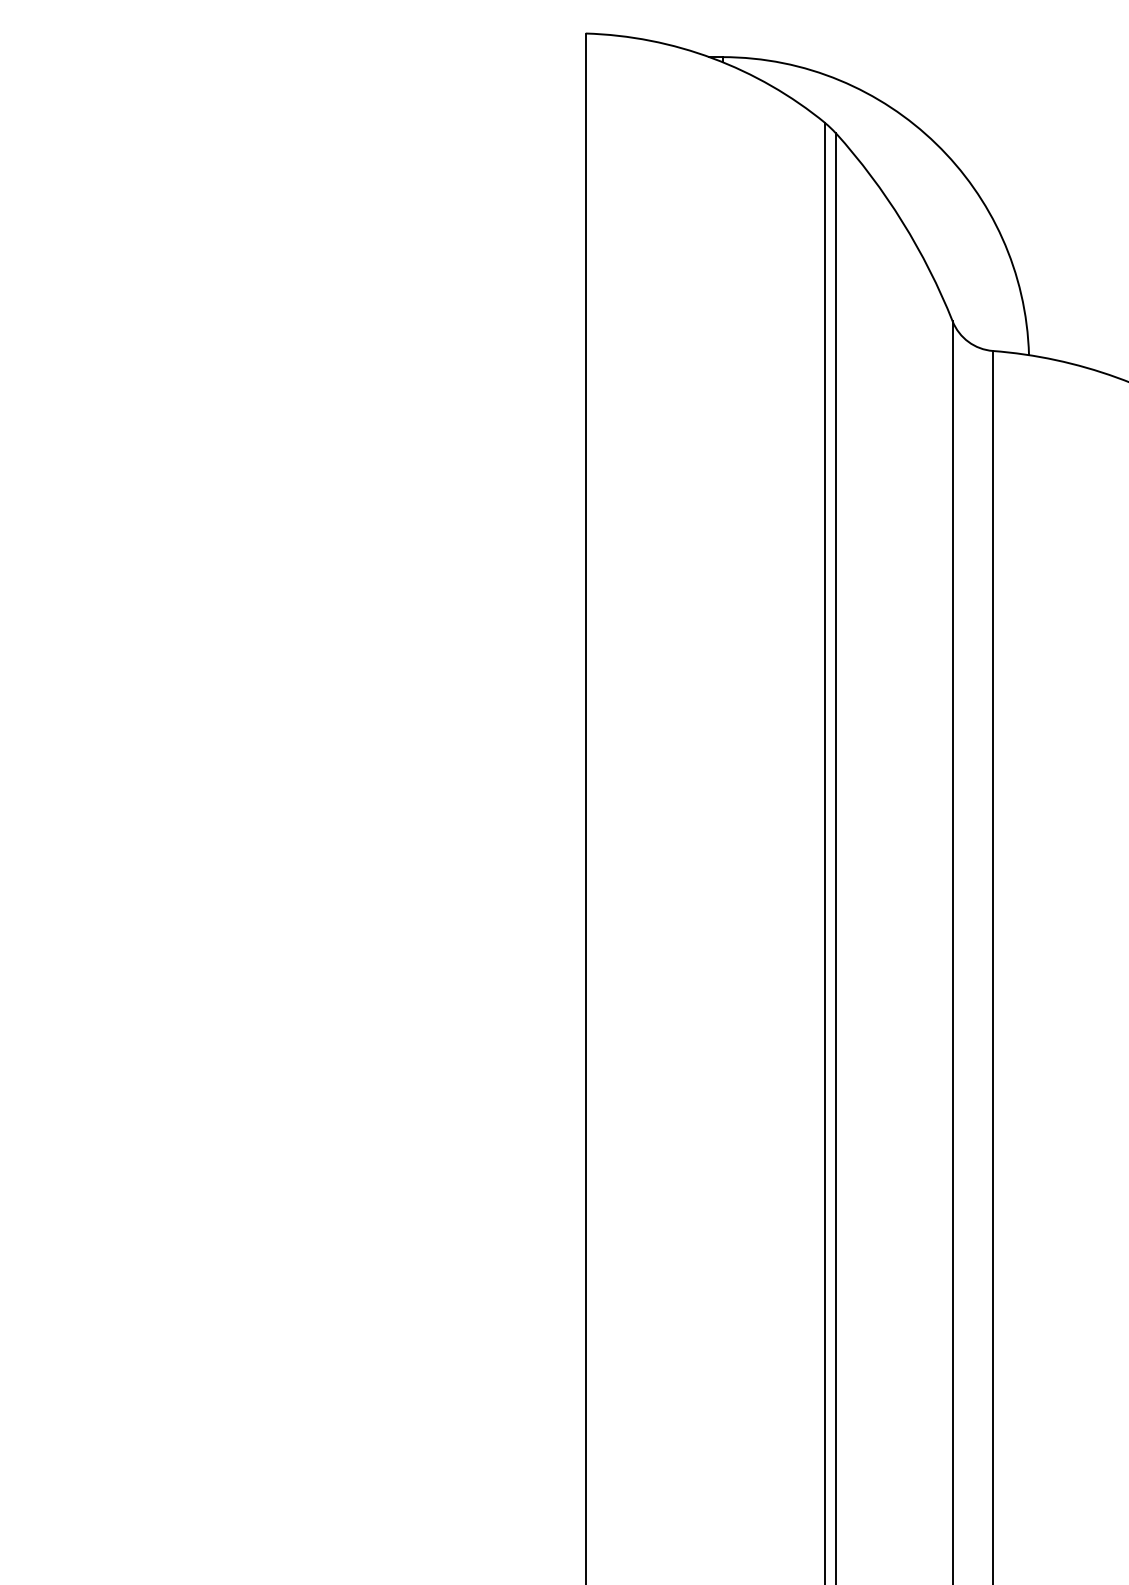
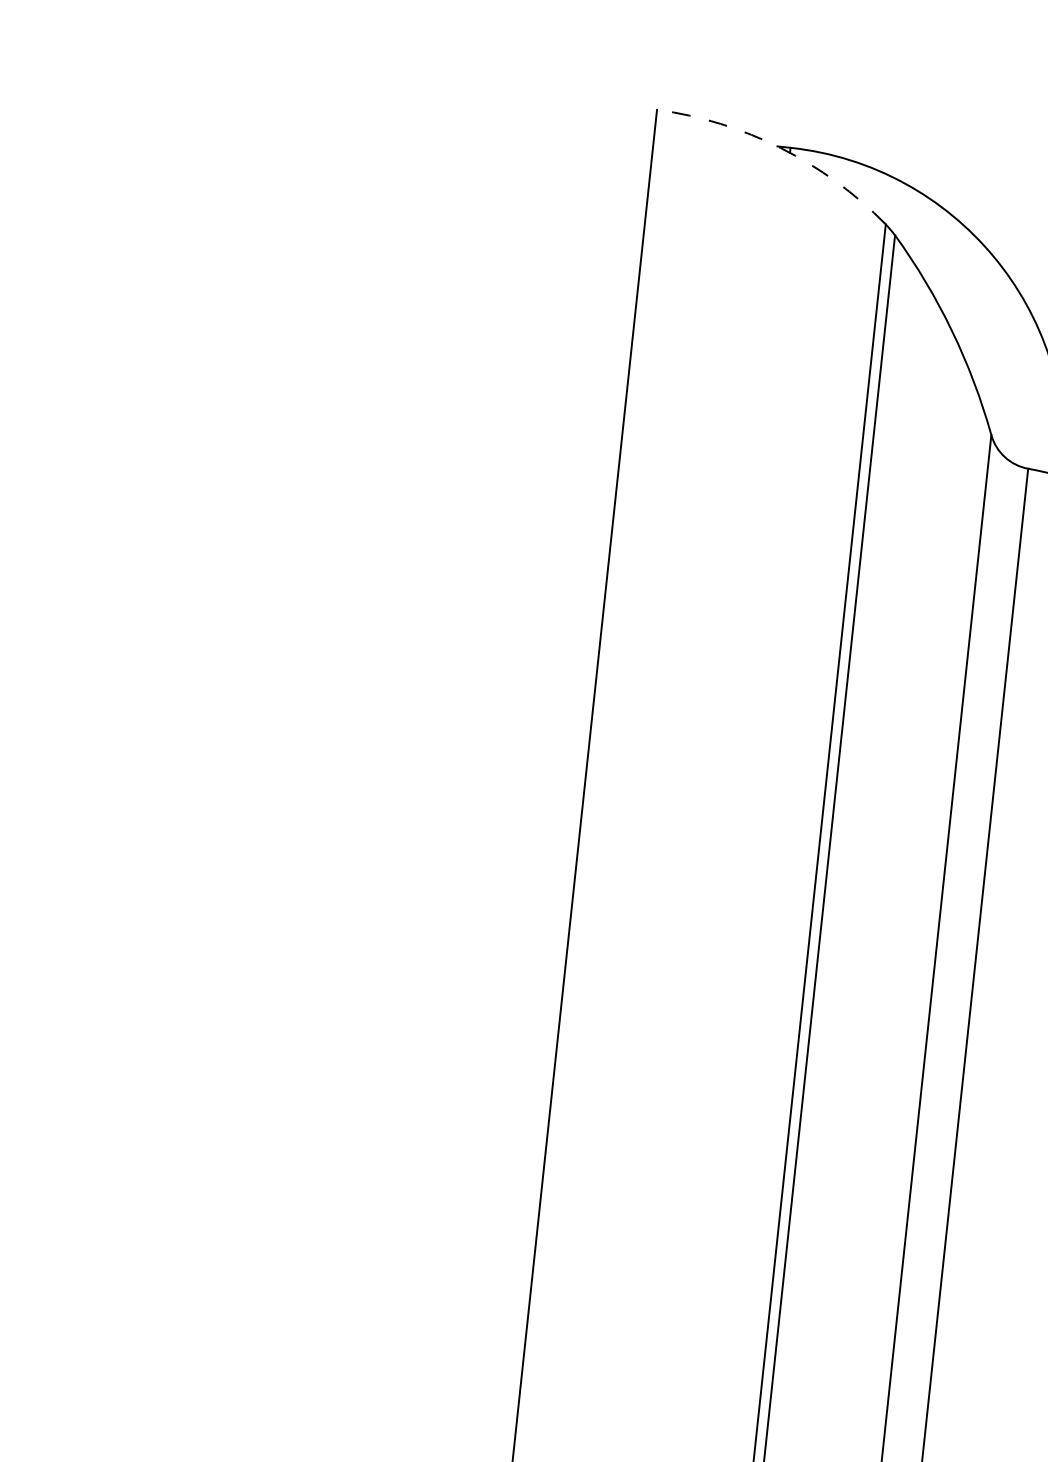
arc: (712, 58) -> (780, 148), solid -> dashed

